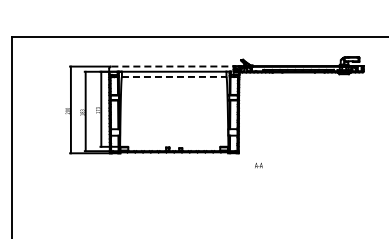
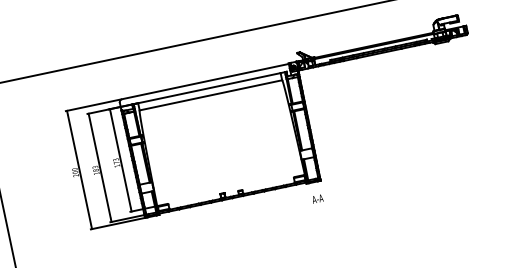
line: (172, 66) -> (205, 81), dashed -> solid
line: (174, 76) -> (211, 94), dashed -> solid
text: (258, 165) -> (317, 199), moved

